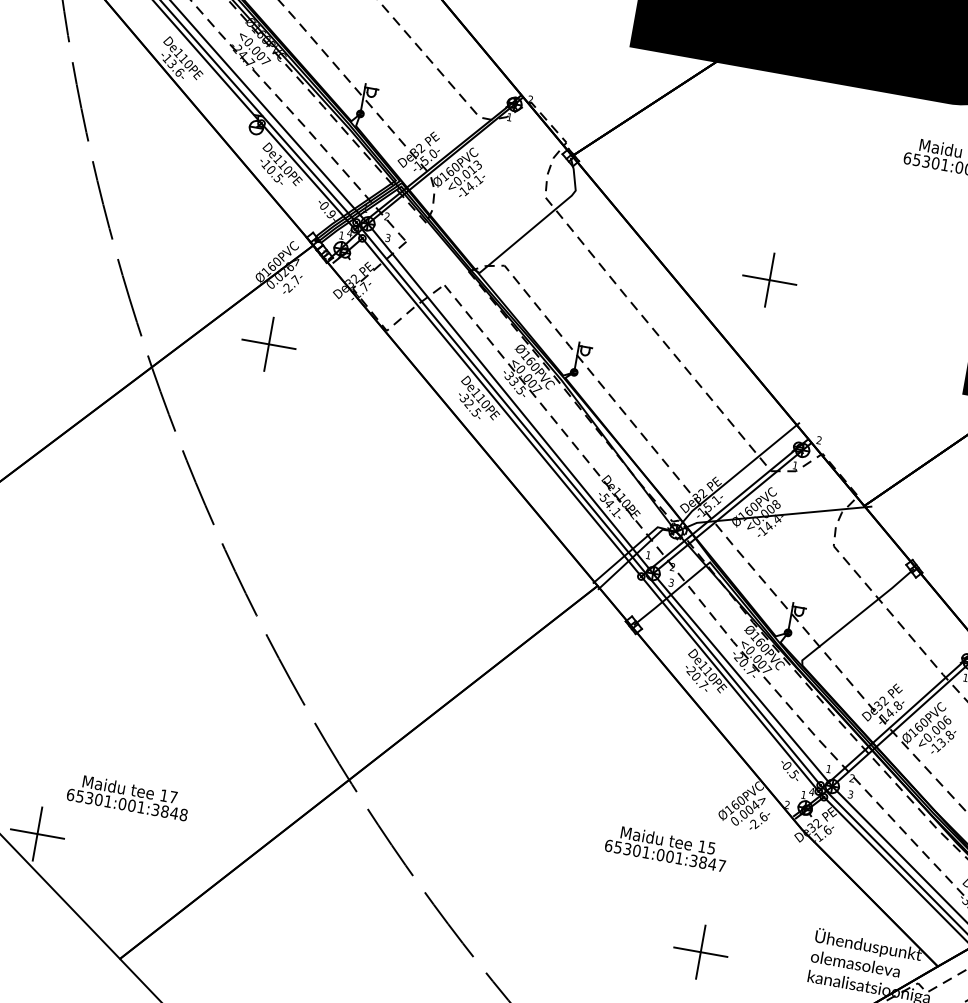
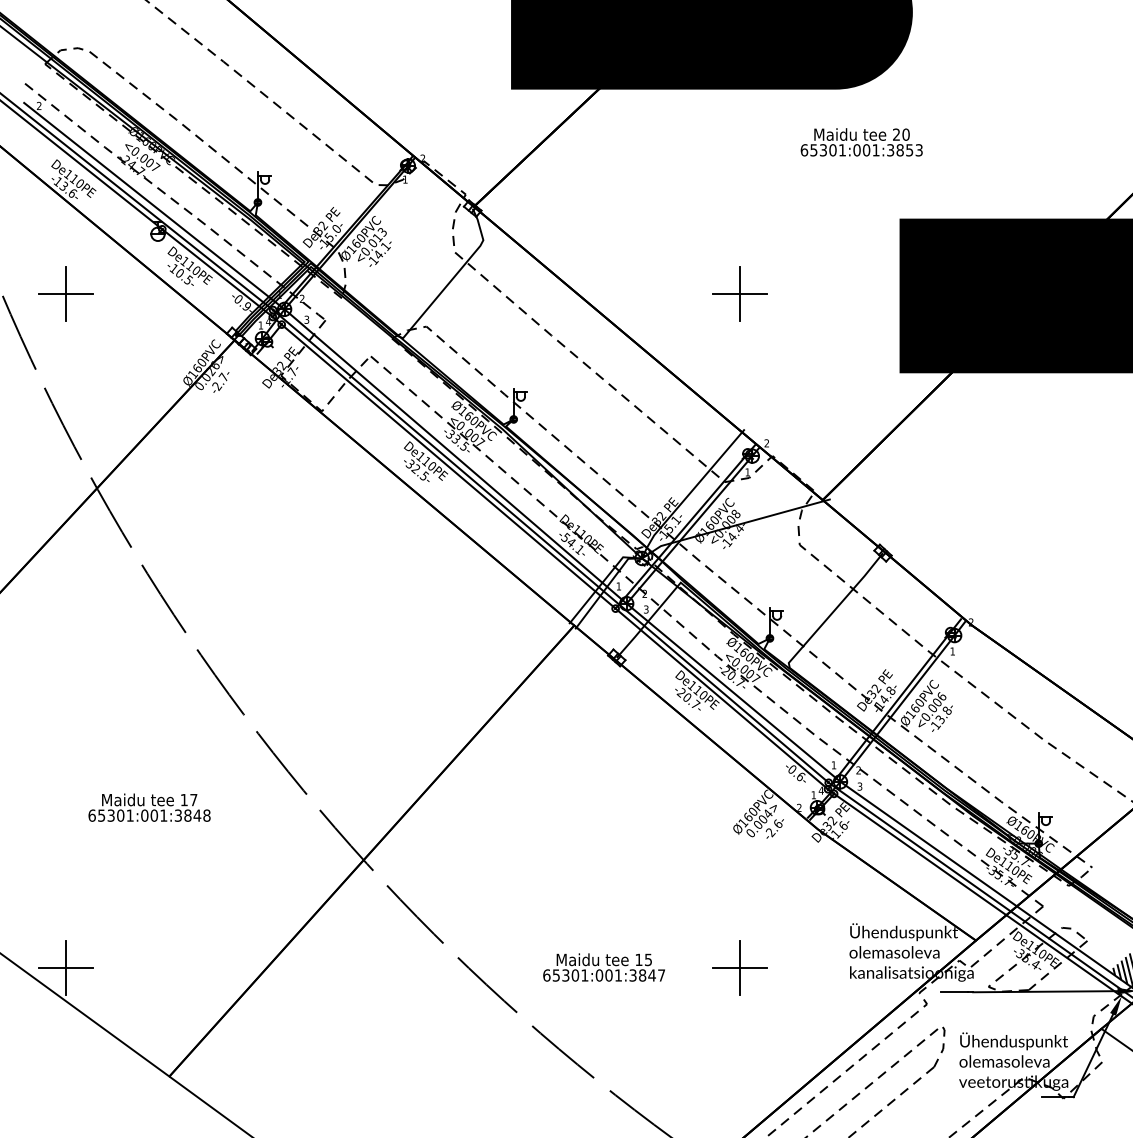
part: (769, 279) -> (739, 293), moved
part: (268, 343) -> (65, 293), moved
text: (793, 774) -> (800, 776), -0.5- -> -0.6-
text: (128, 796) -> (149, 807), moved
text: (666, 847) -> (603, 967), moved

